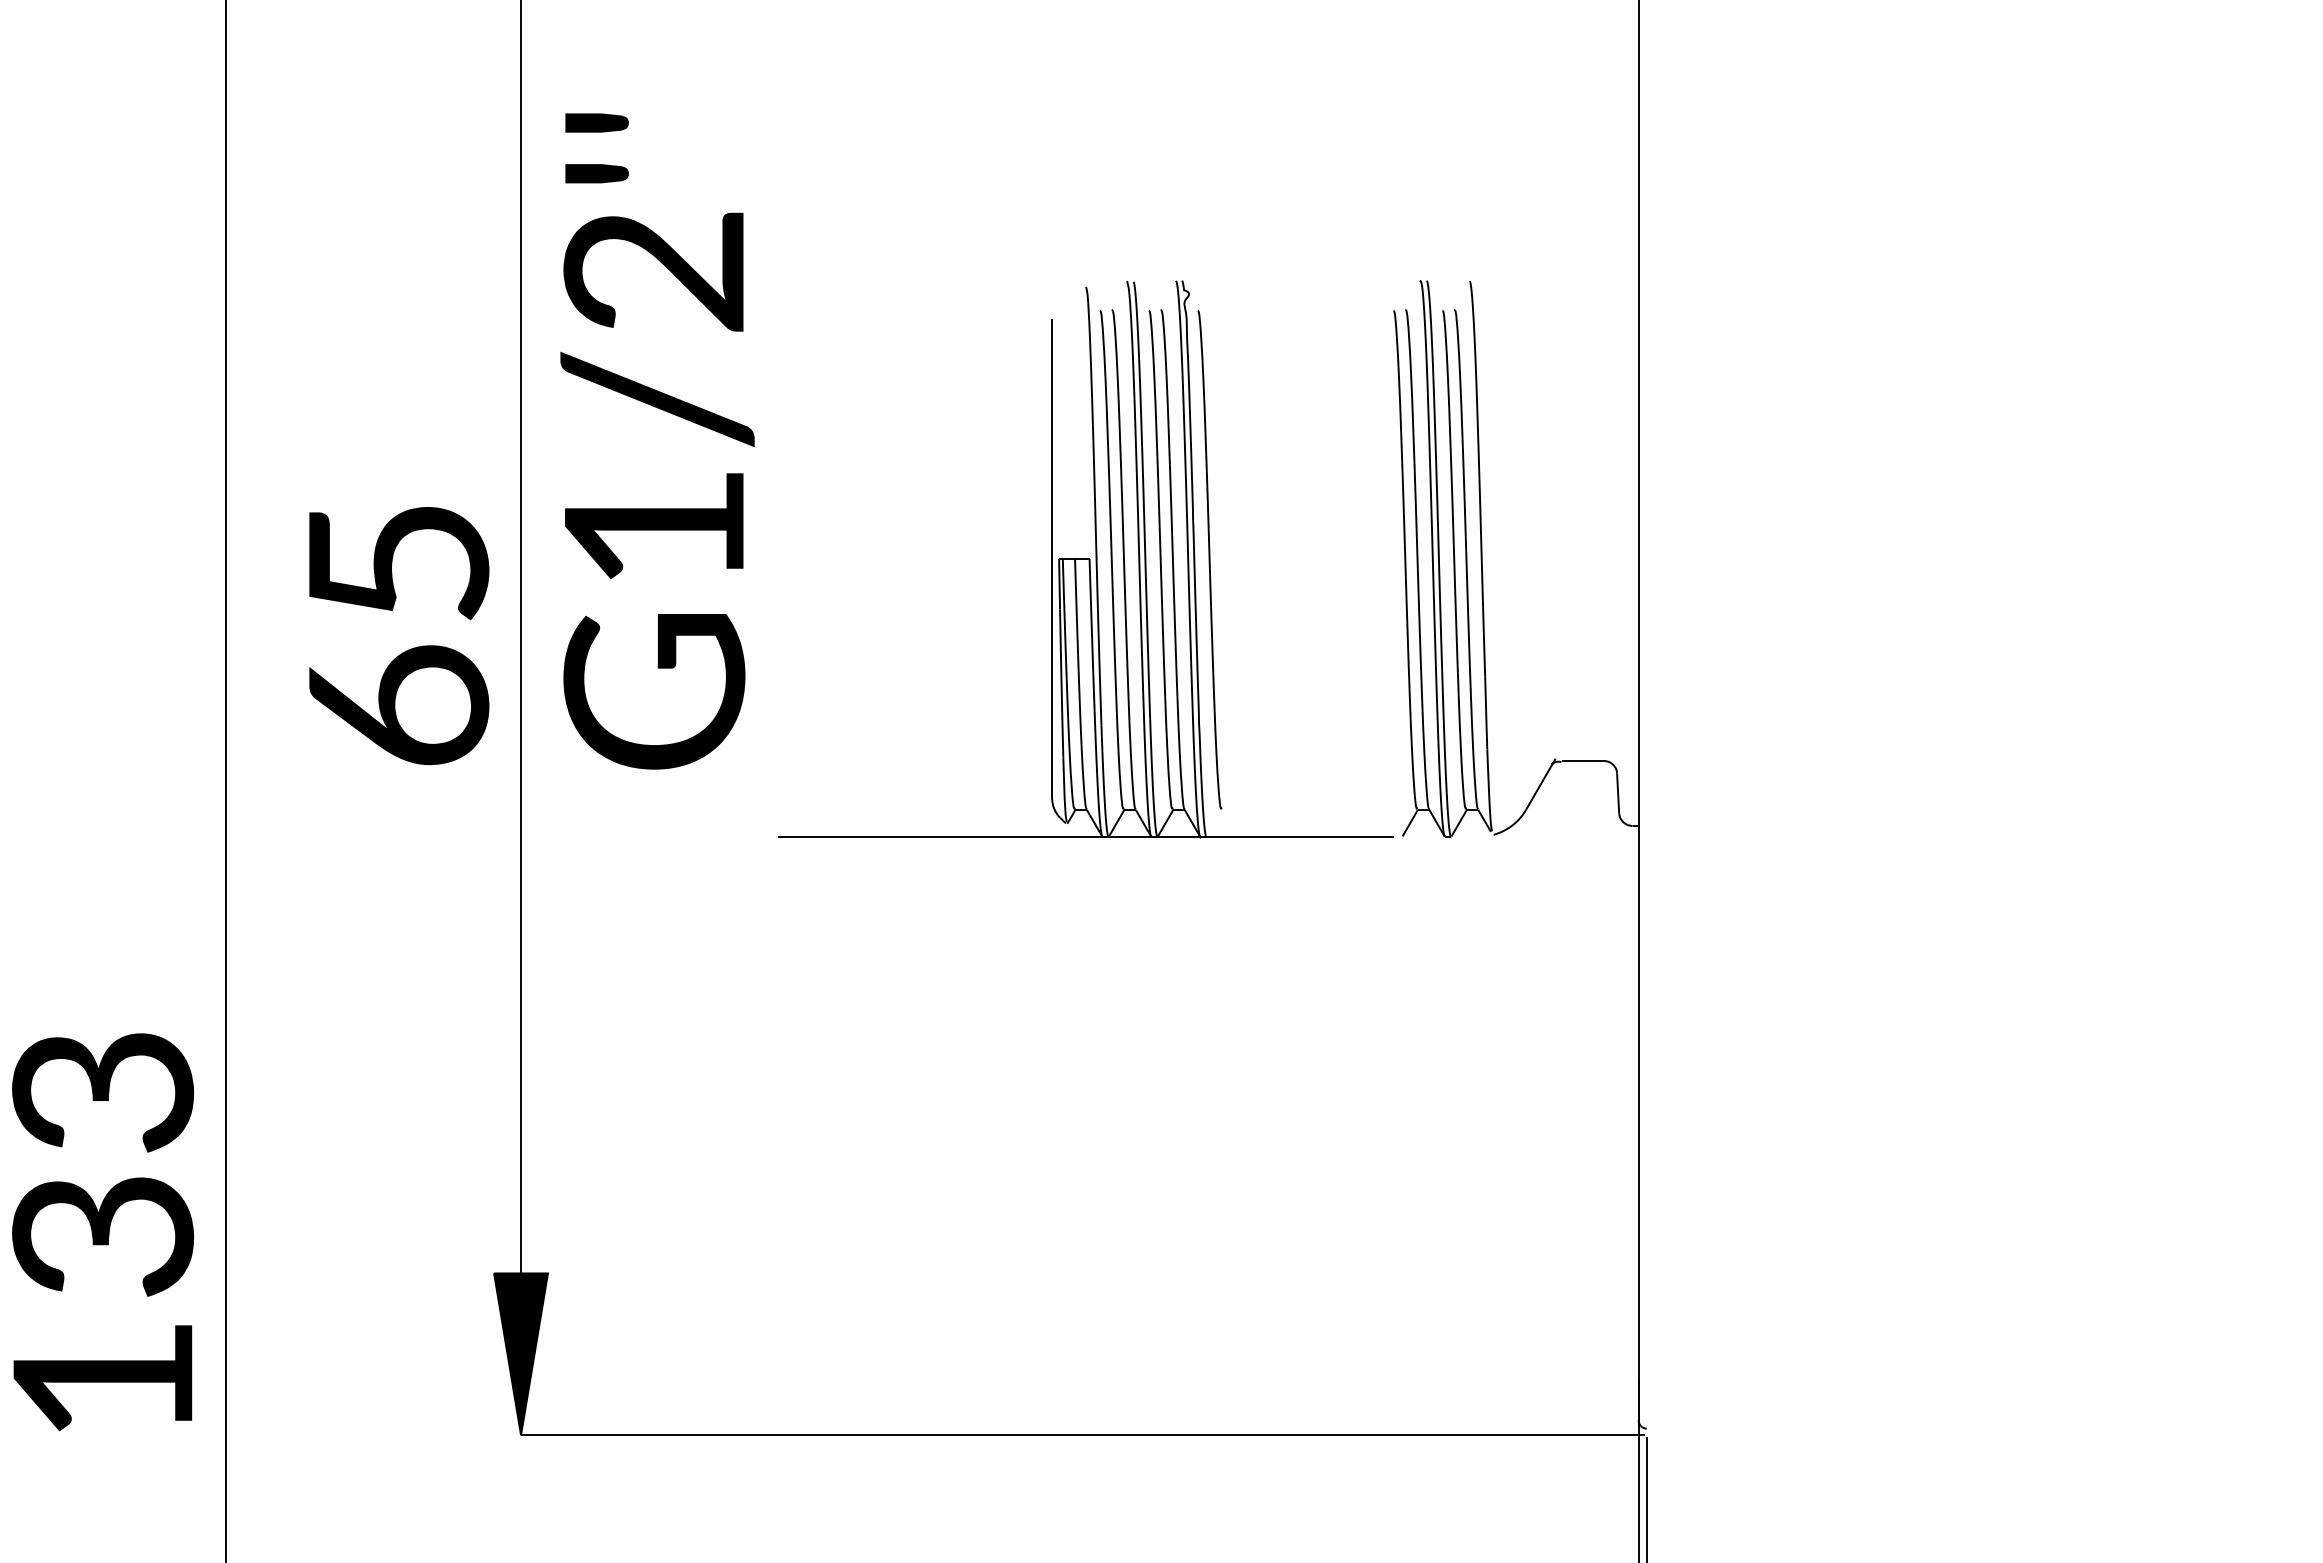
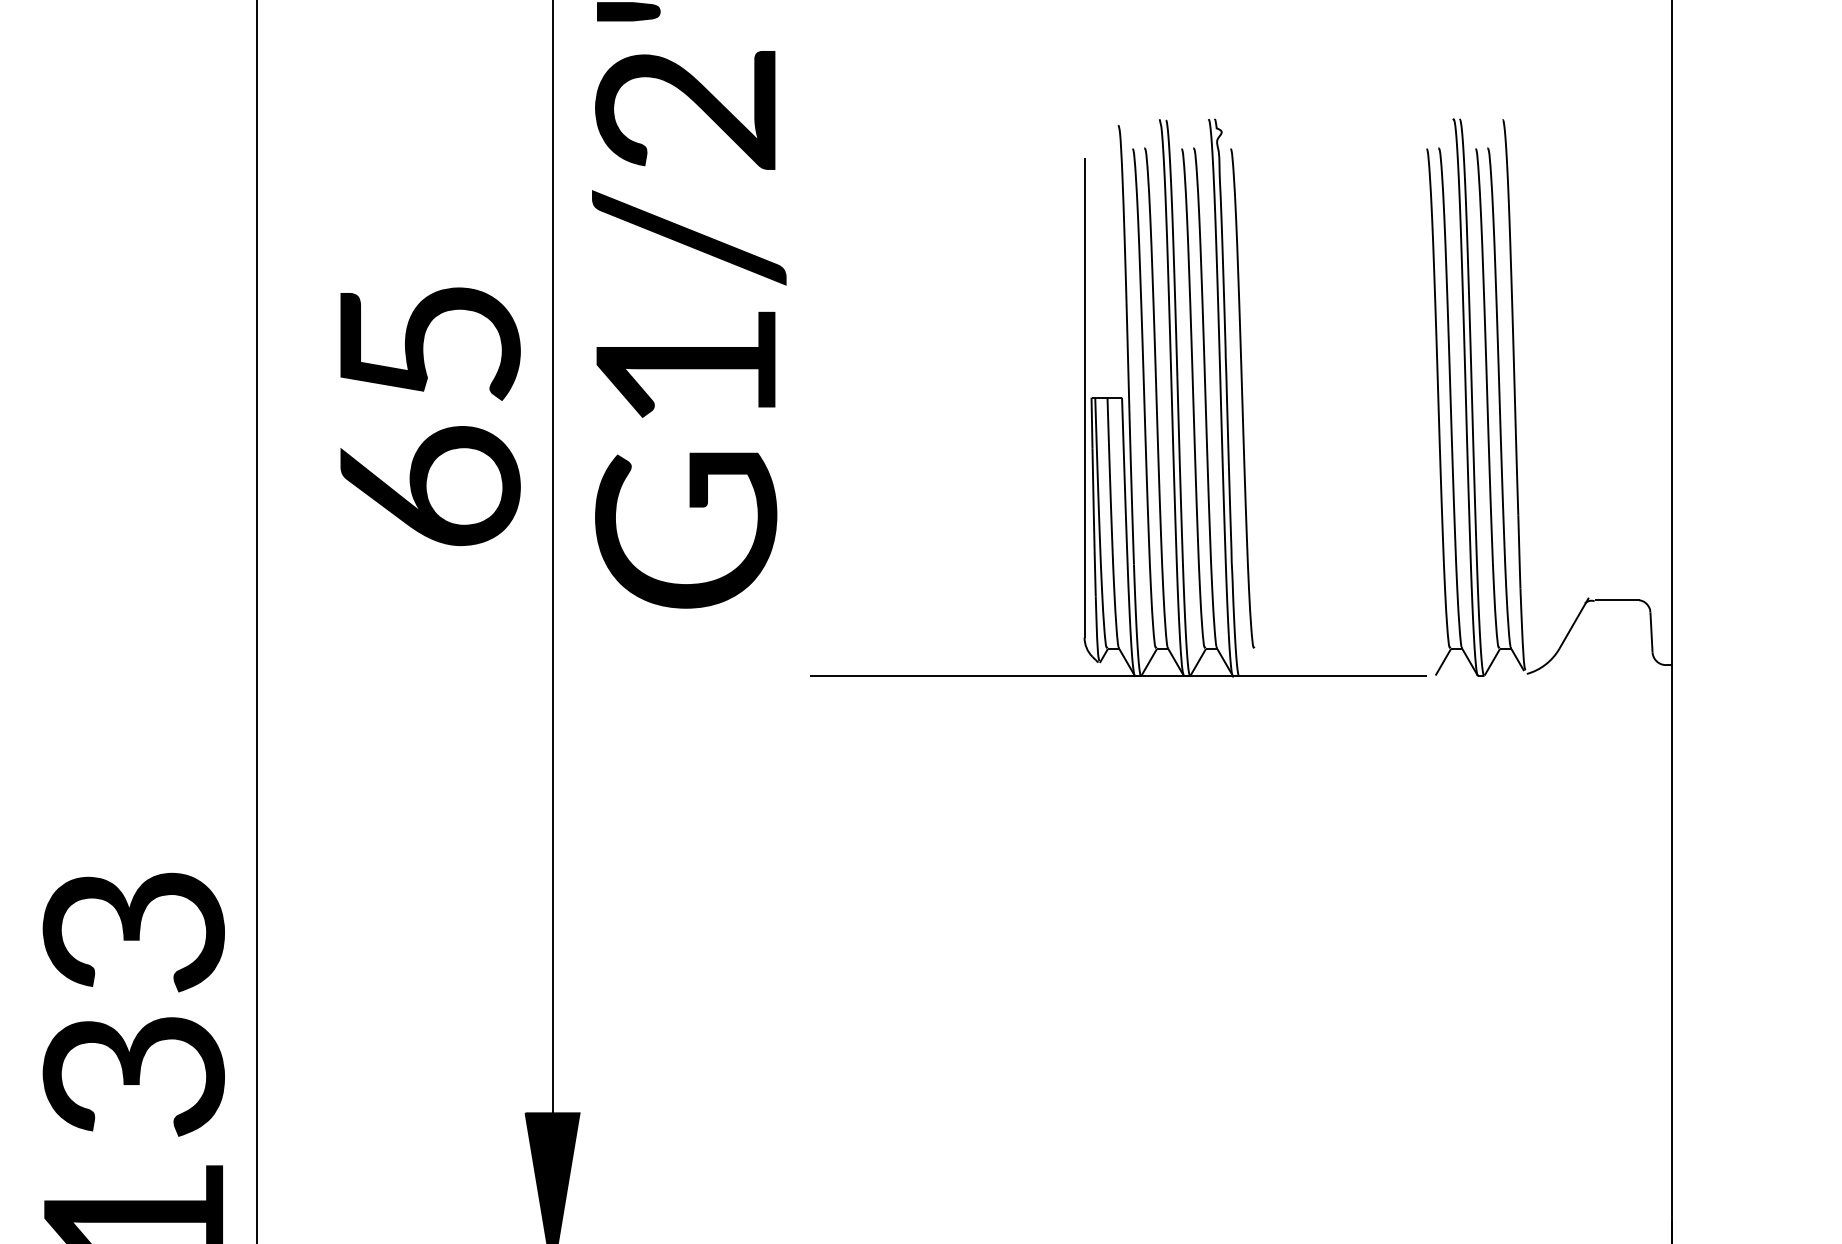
text: (399, 636) -> (430, 417), moved

